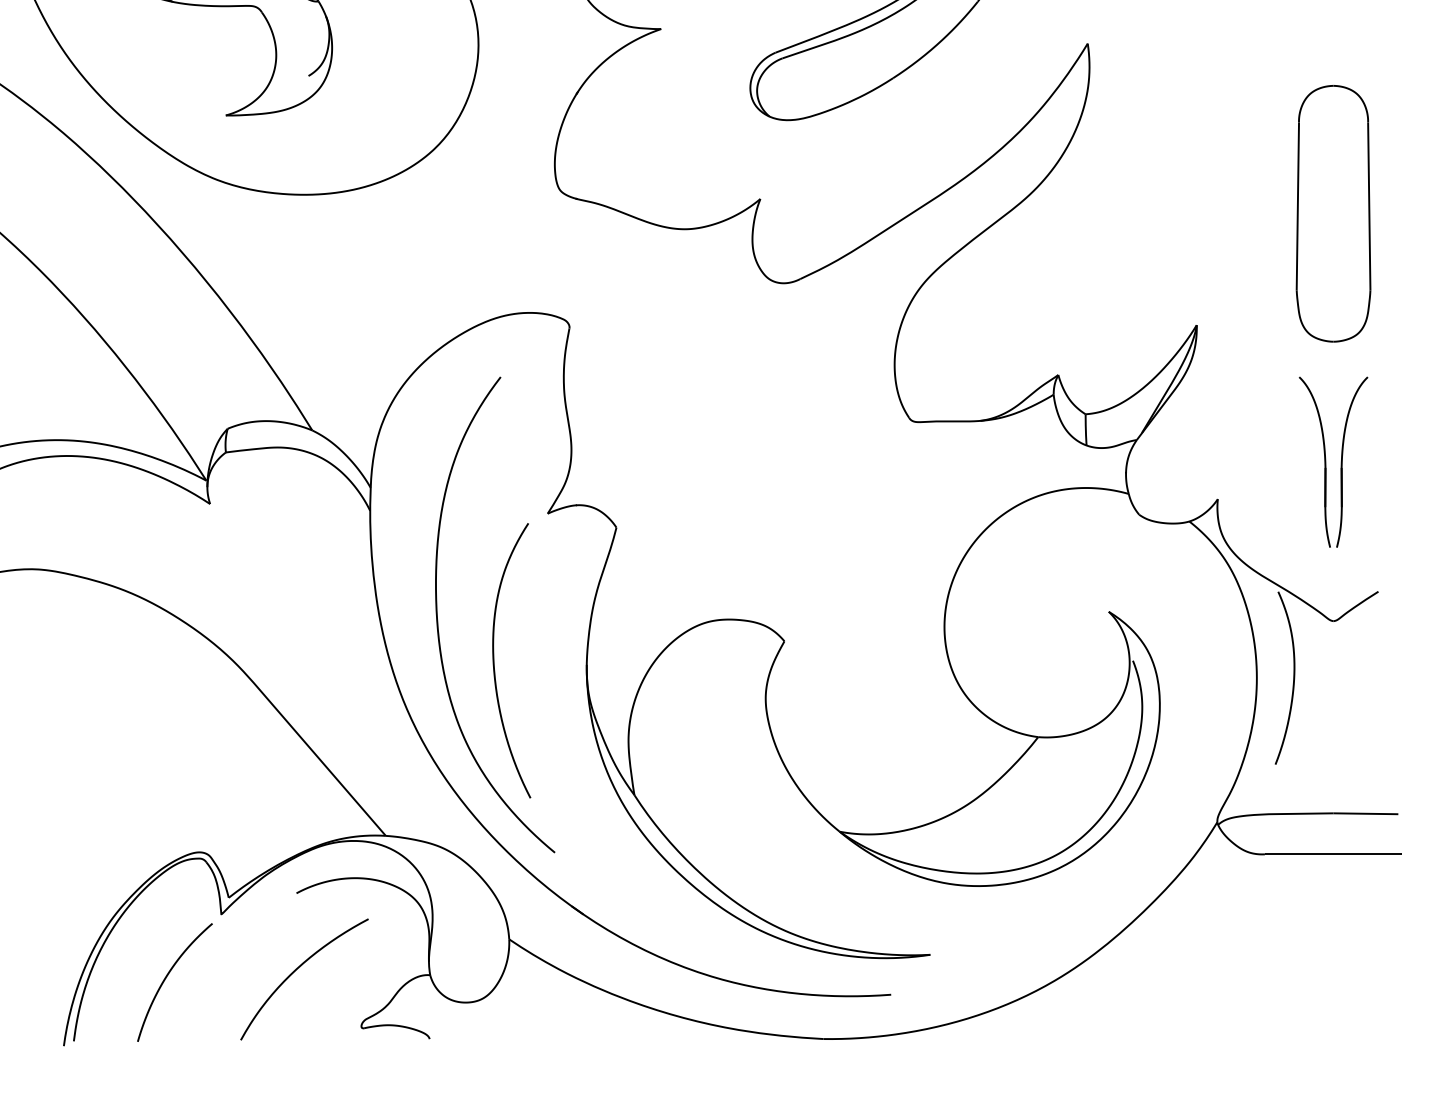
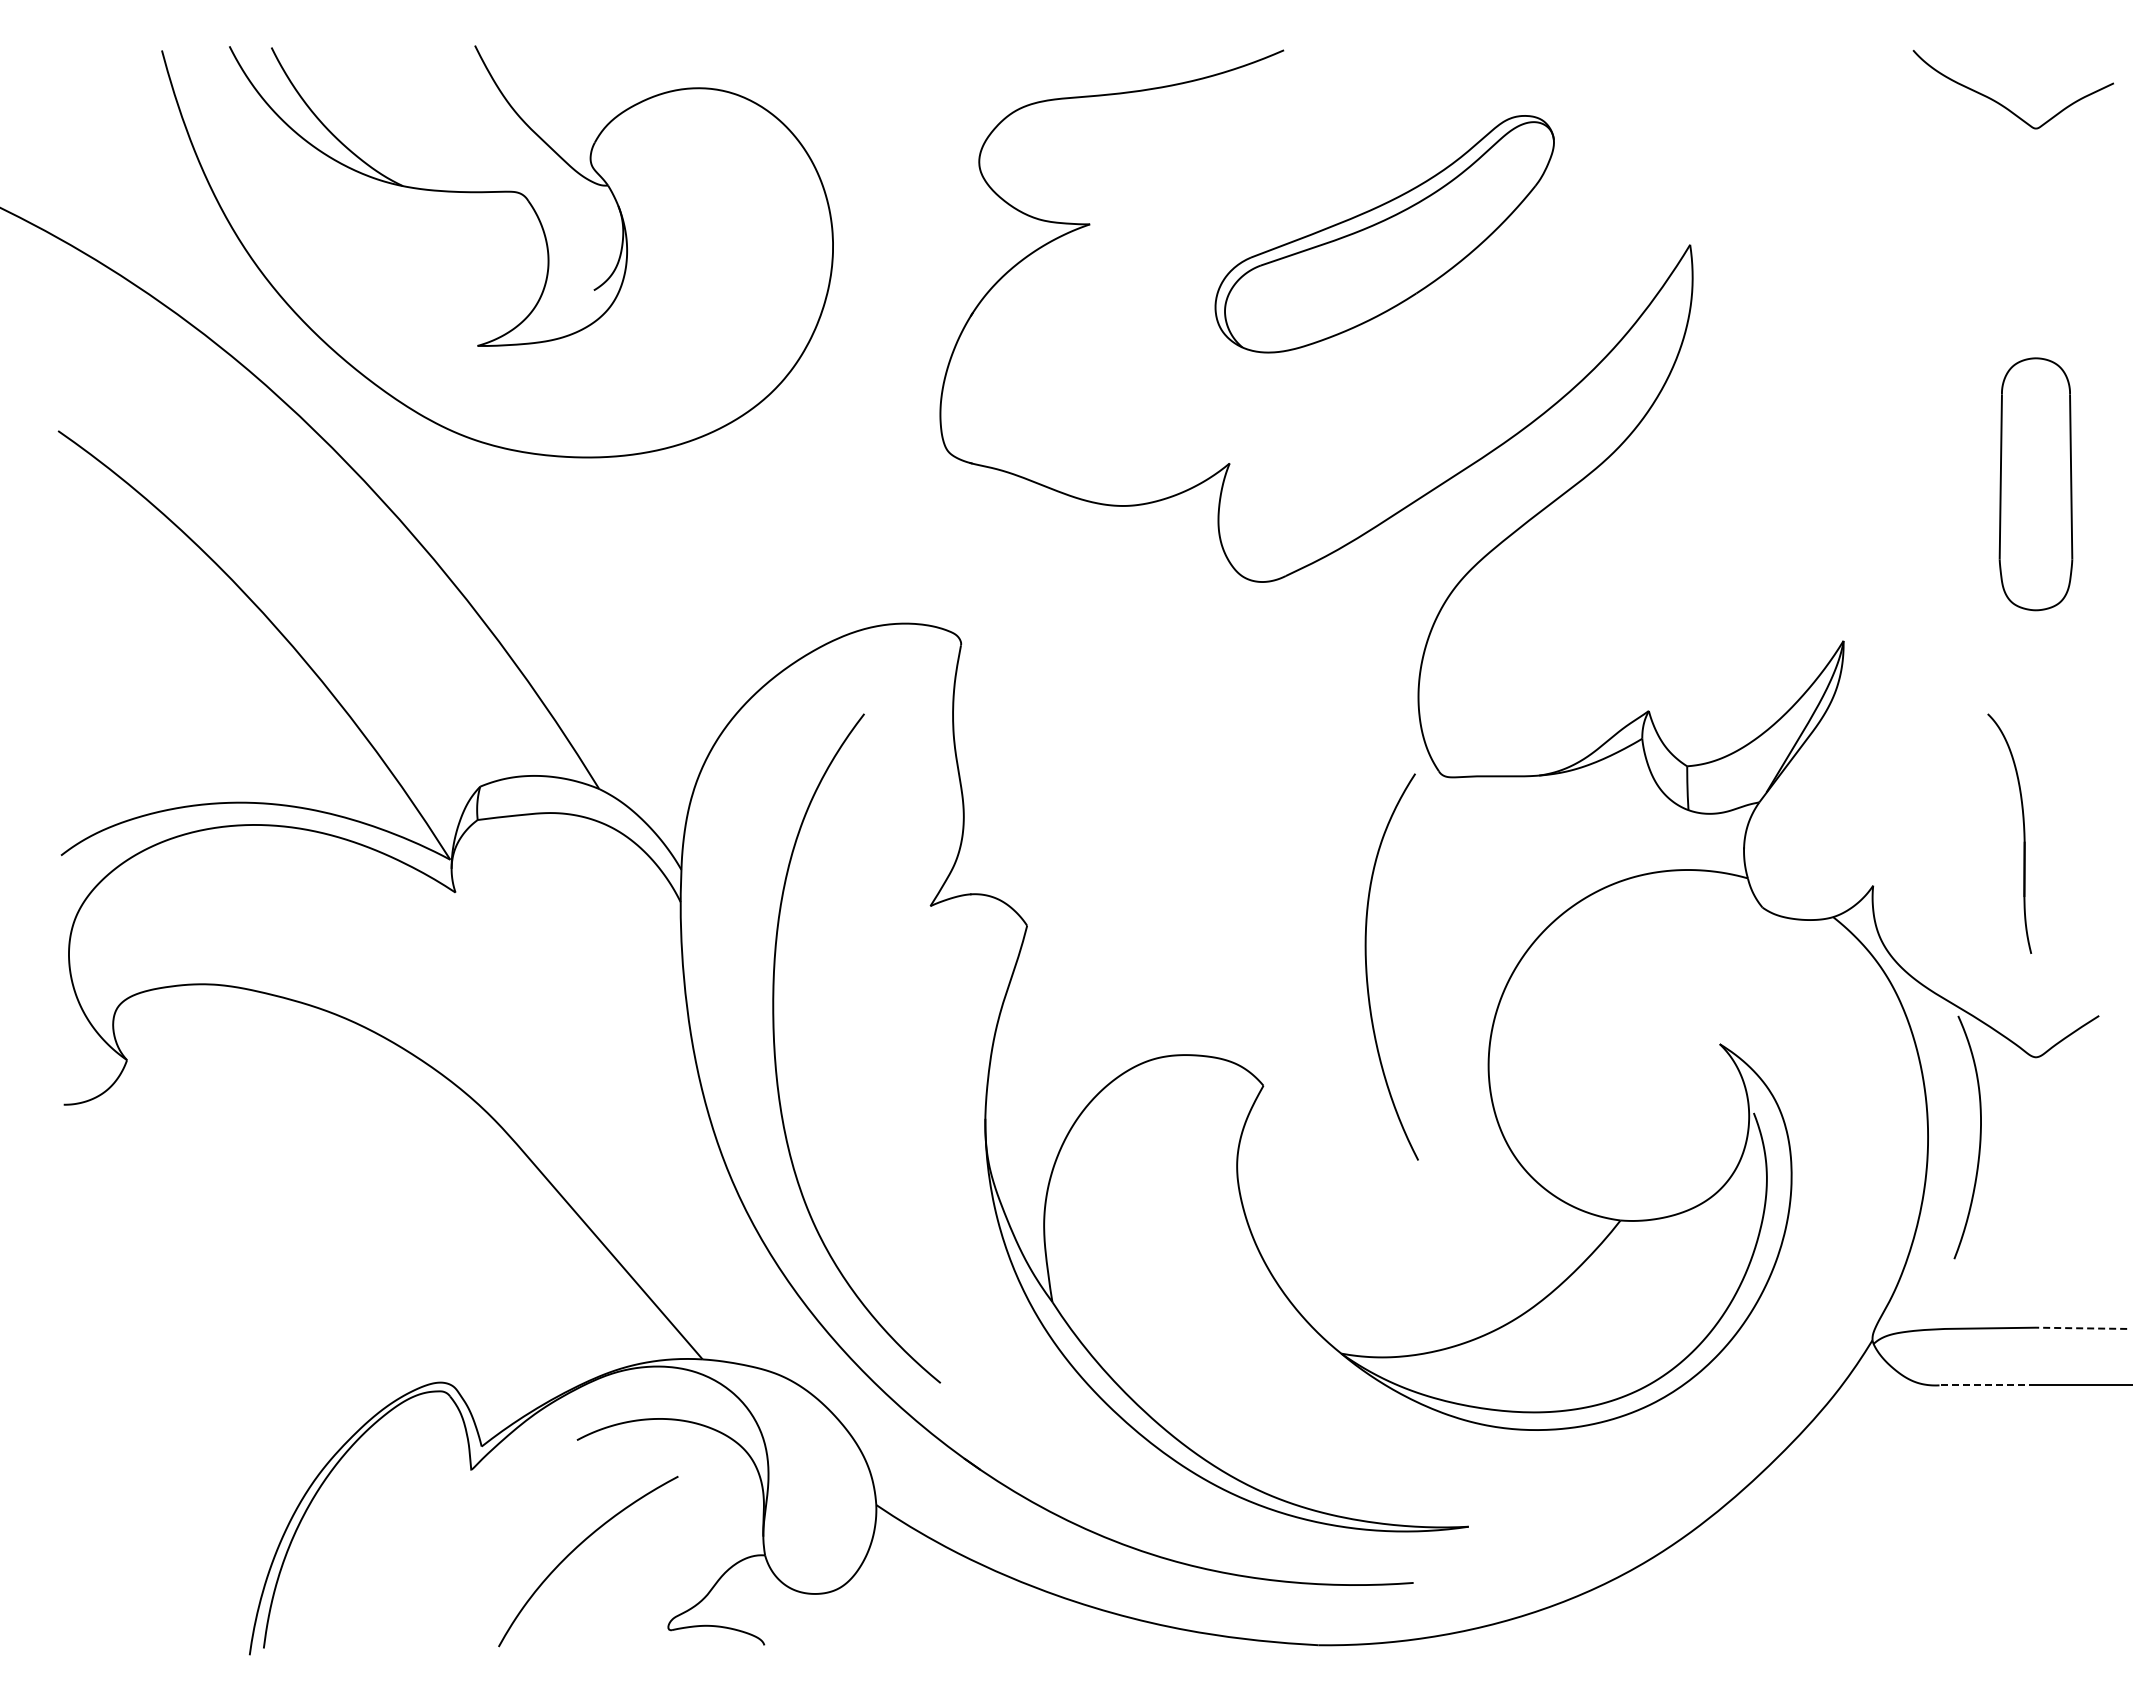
part: (1333, 213) -> (2035, 484), size x0.7
part: (1342, 462) -> (2048, 833), removed
curve: (494, 660) -> (1367, 966), moved
line: (1365, 813) -> (2081, 1328), solid -> dashed
line: (1299, 854) -> (1987, 1385), solid -> dashed
curve: (167, 976) -> (395, 1557), removed

